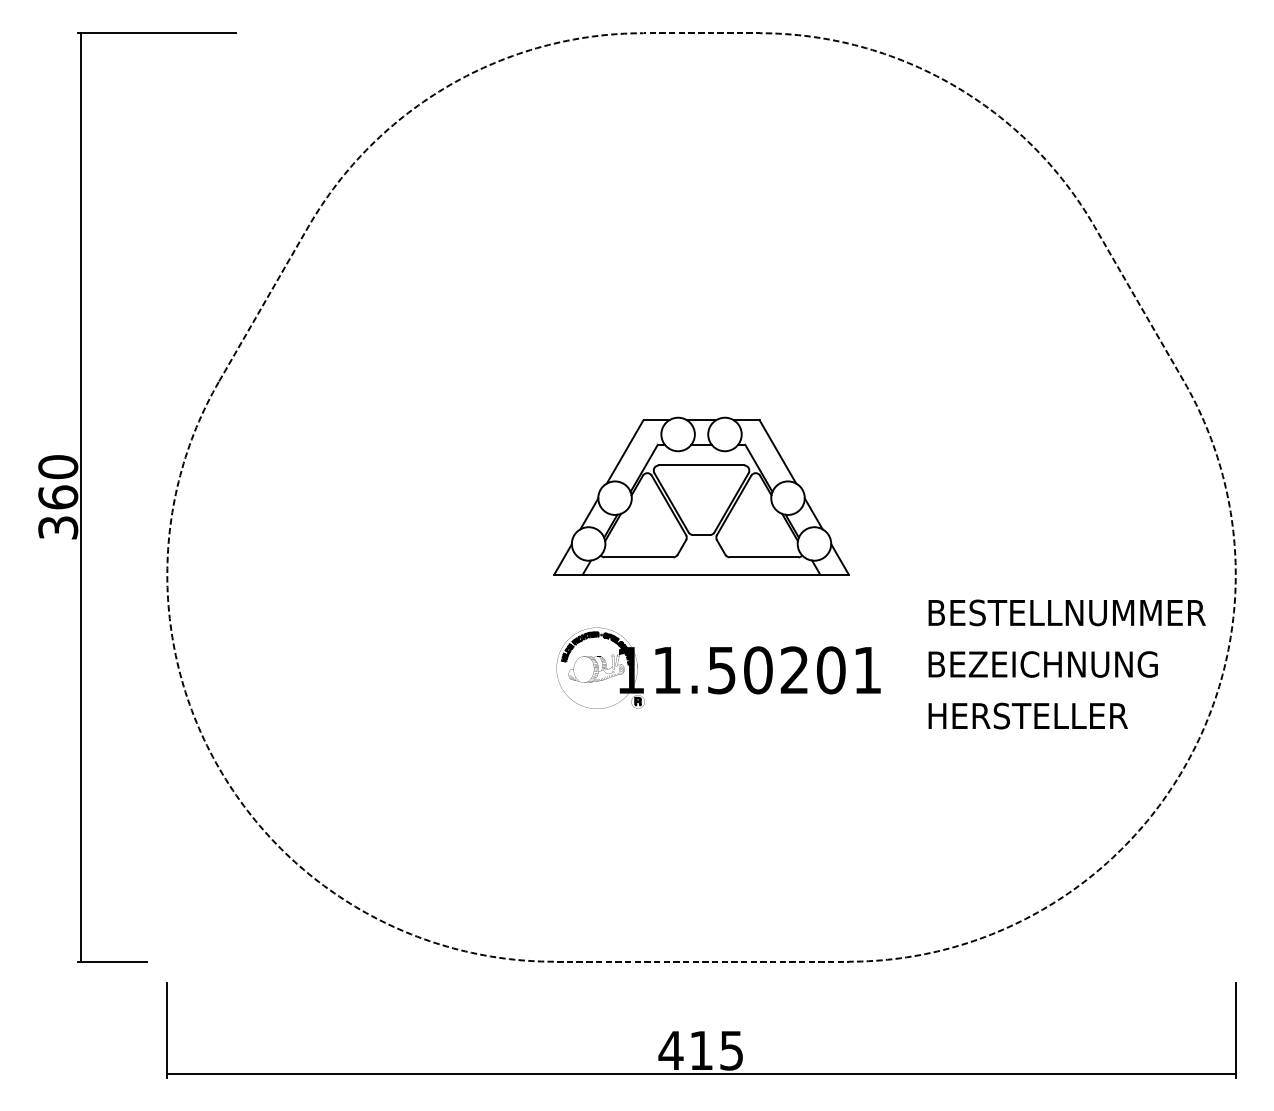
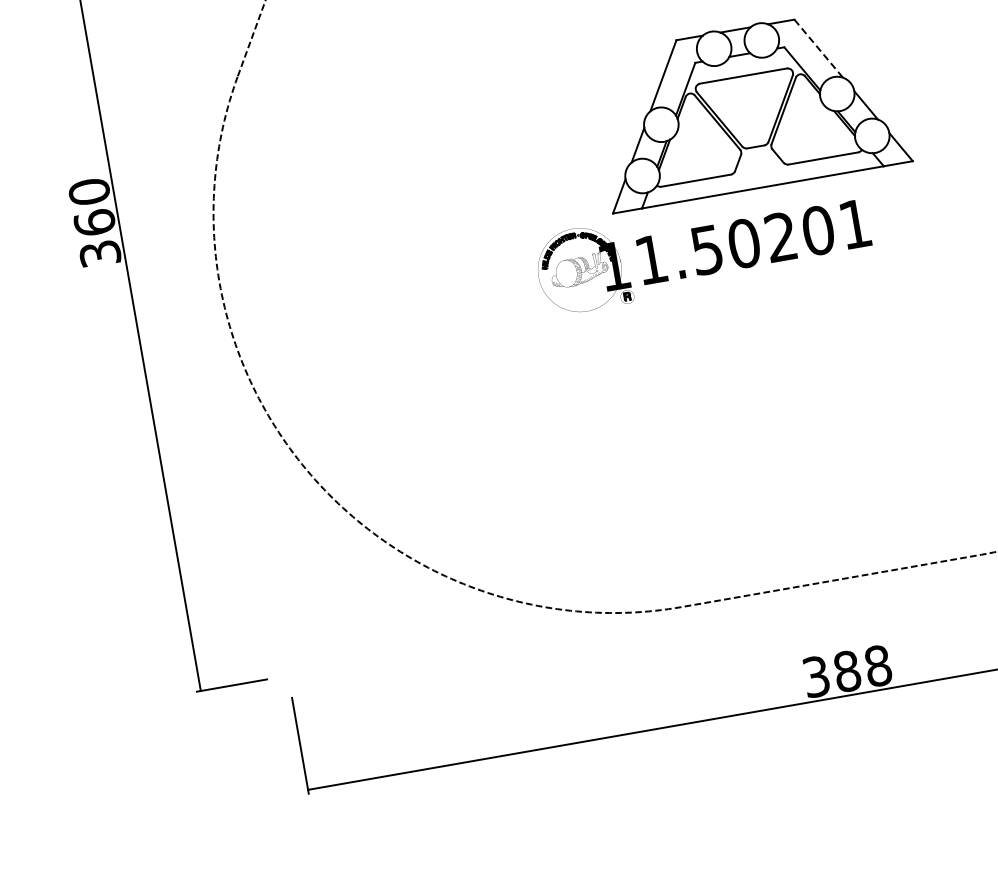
line: (777, 451) -> (818, 48), solid -> dashed
part: (718, 667) -> (703, 247), moved
text: (700, 1050) -> (846, 671), 415 -> 388

